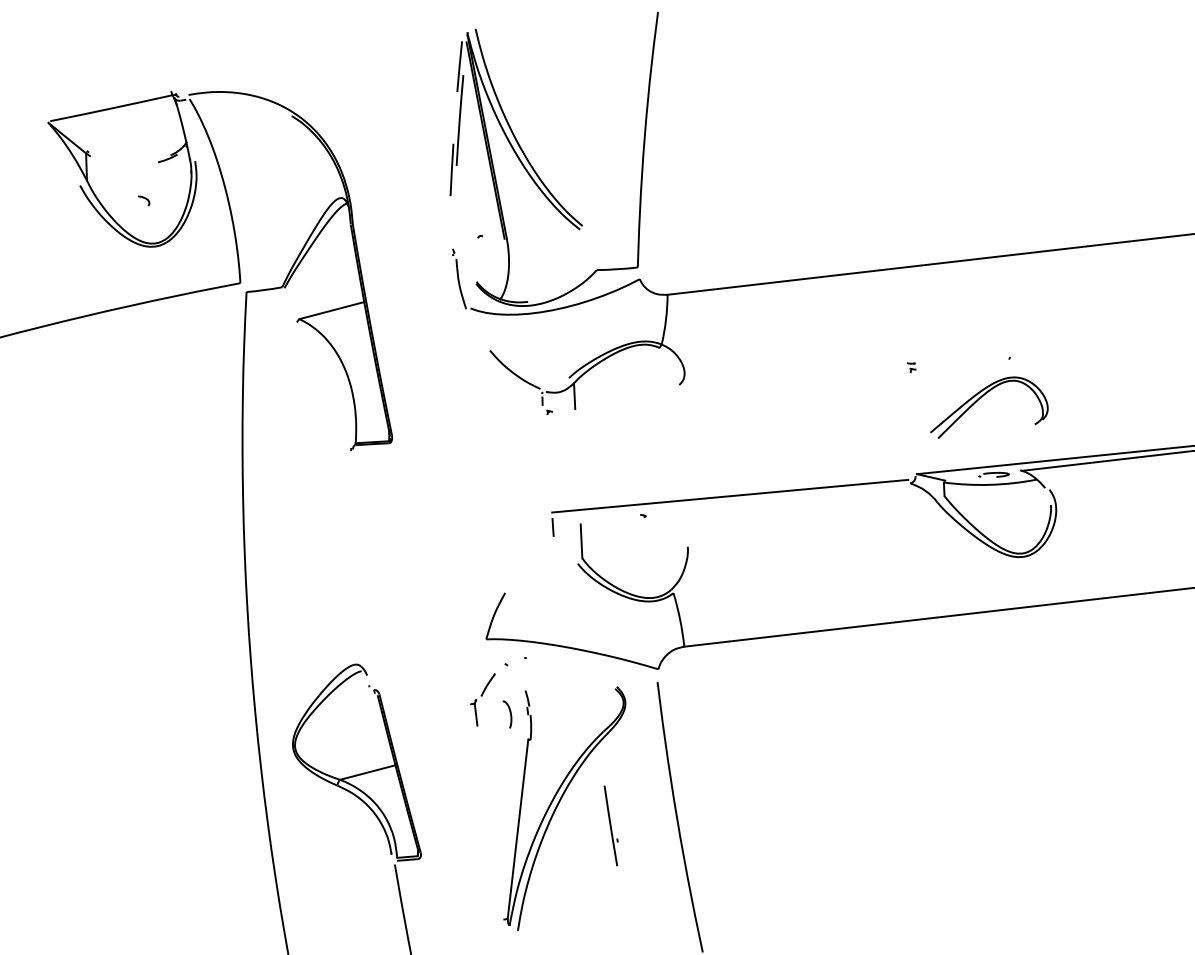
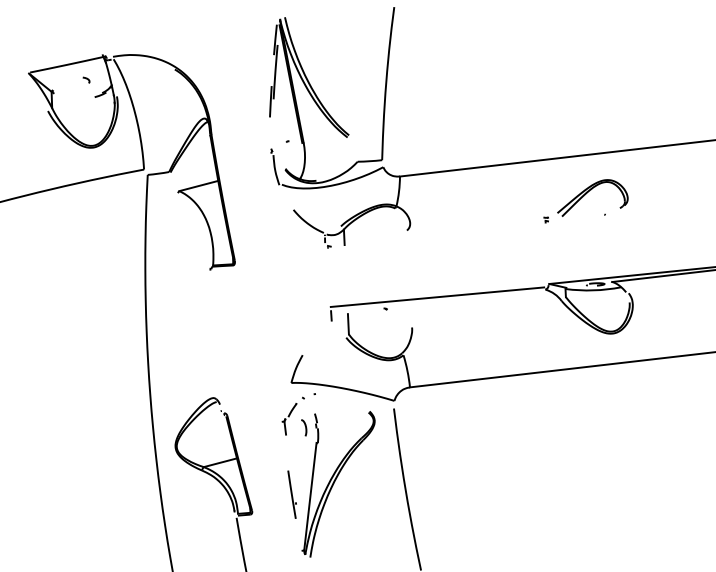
curve: (144, 199) -> (86, 79), moved
part: (982, 398) -> (588, 192), moved
part: (610, 825) -> (291, 494), moved

